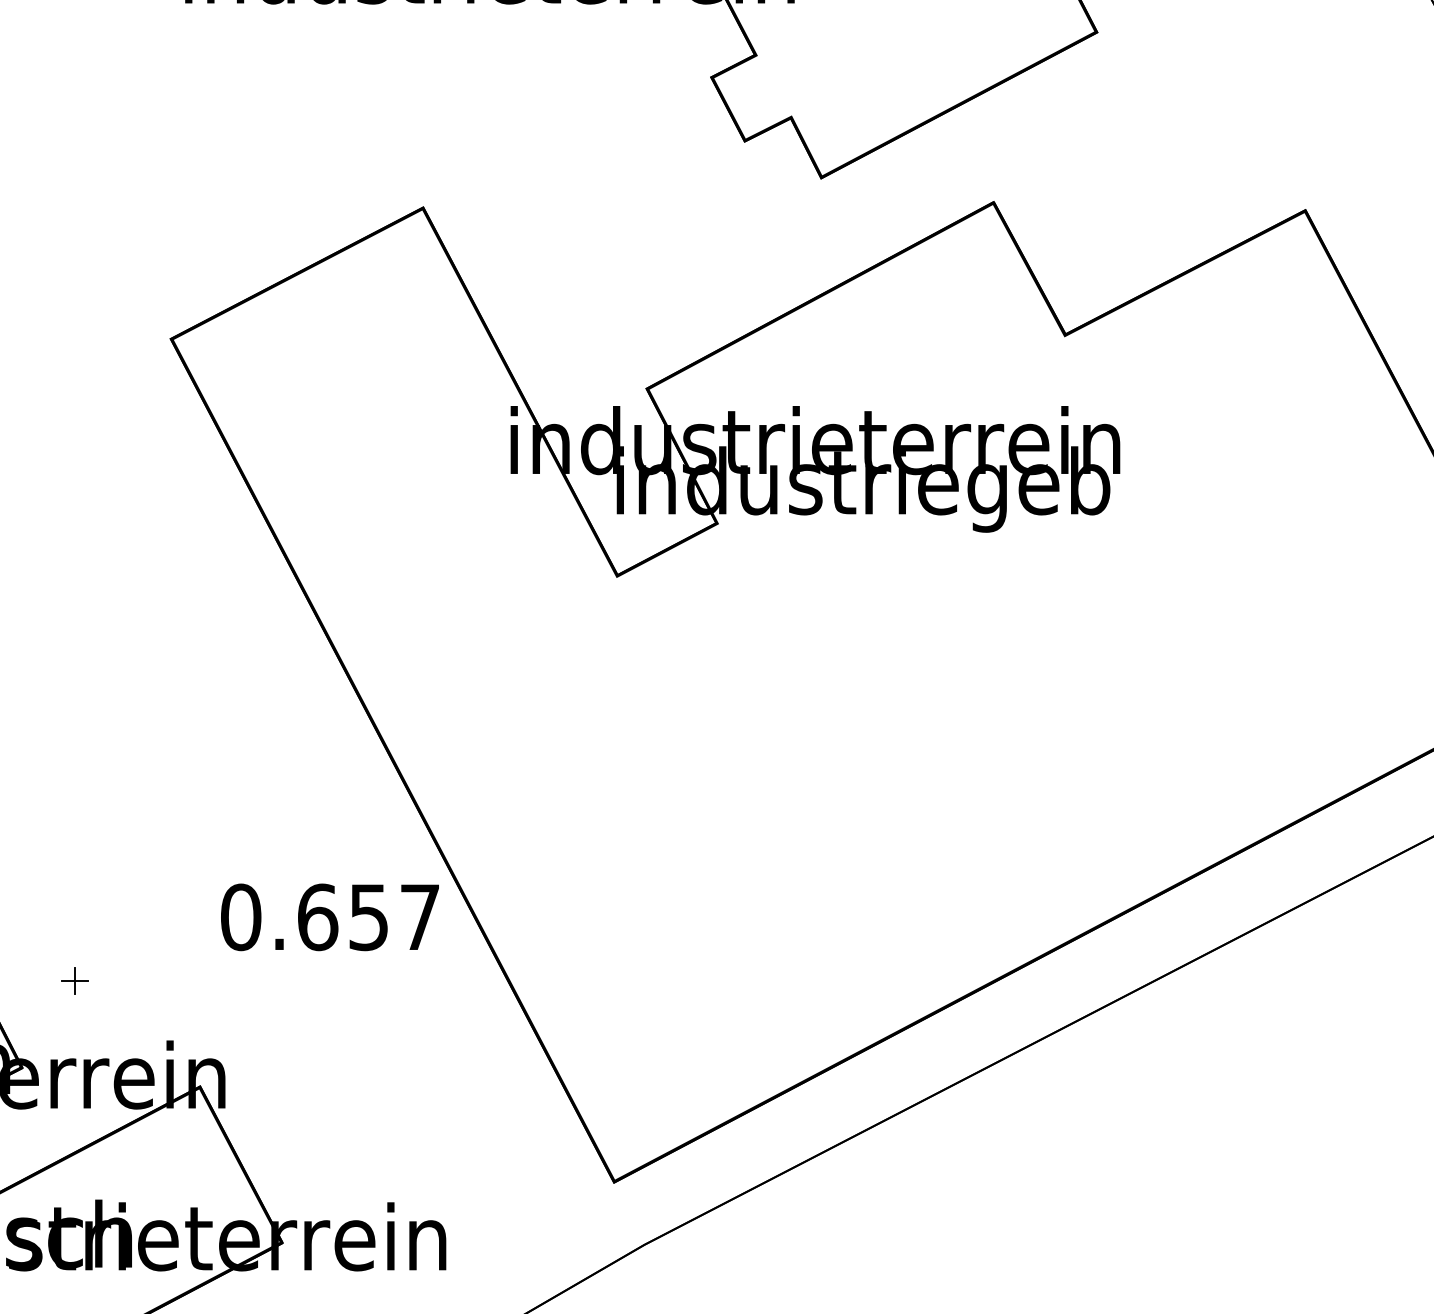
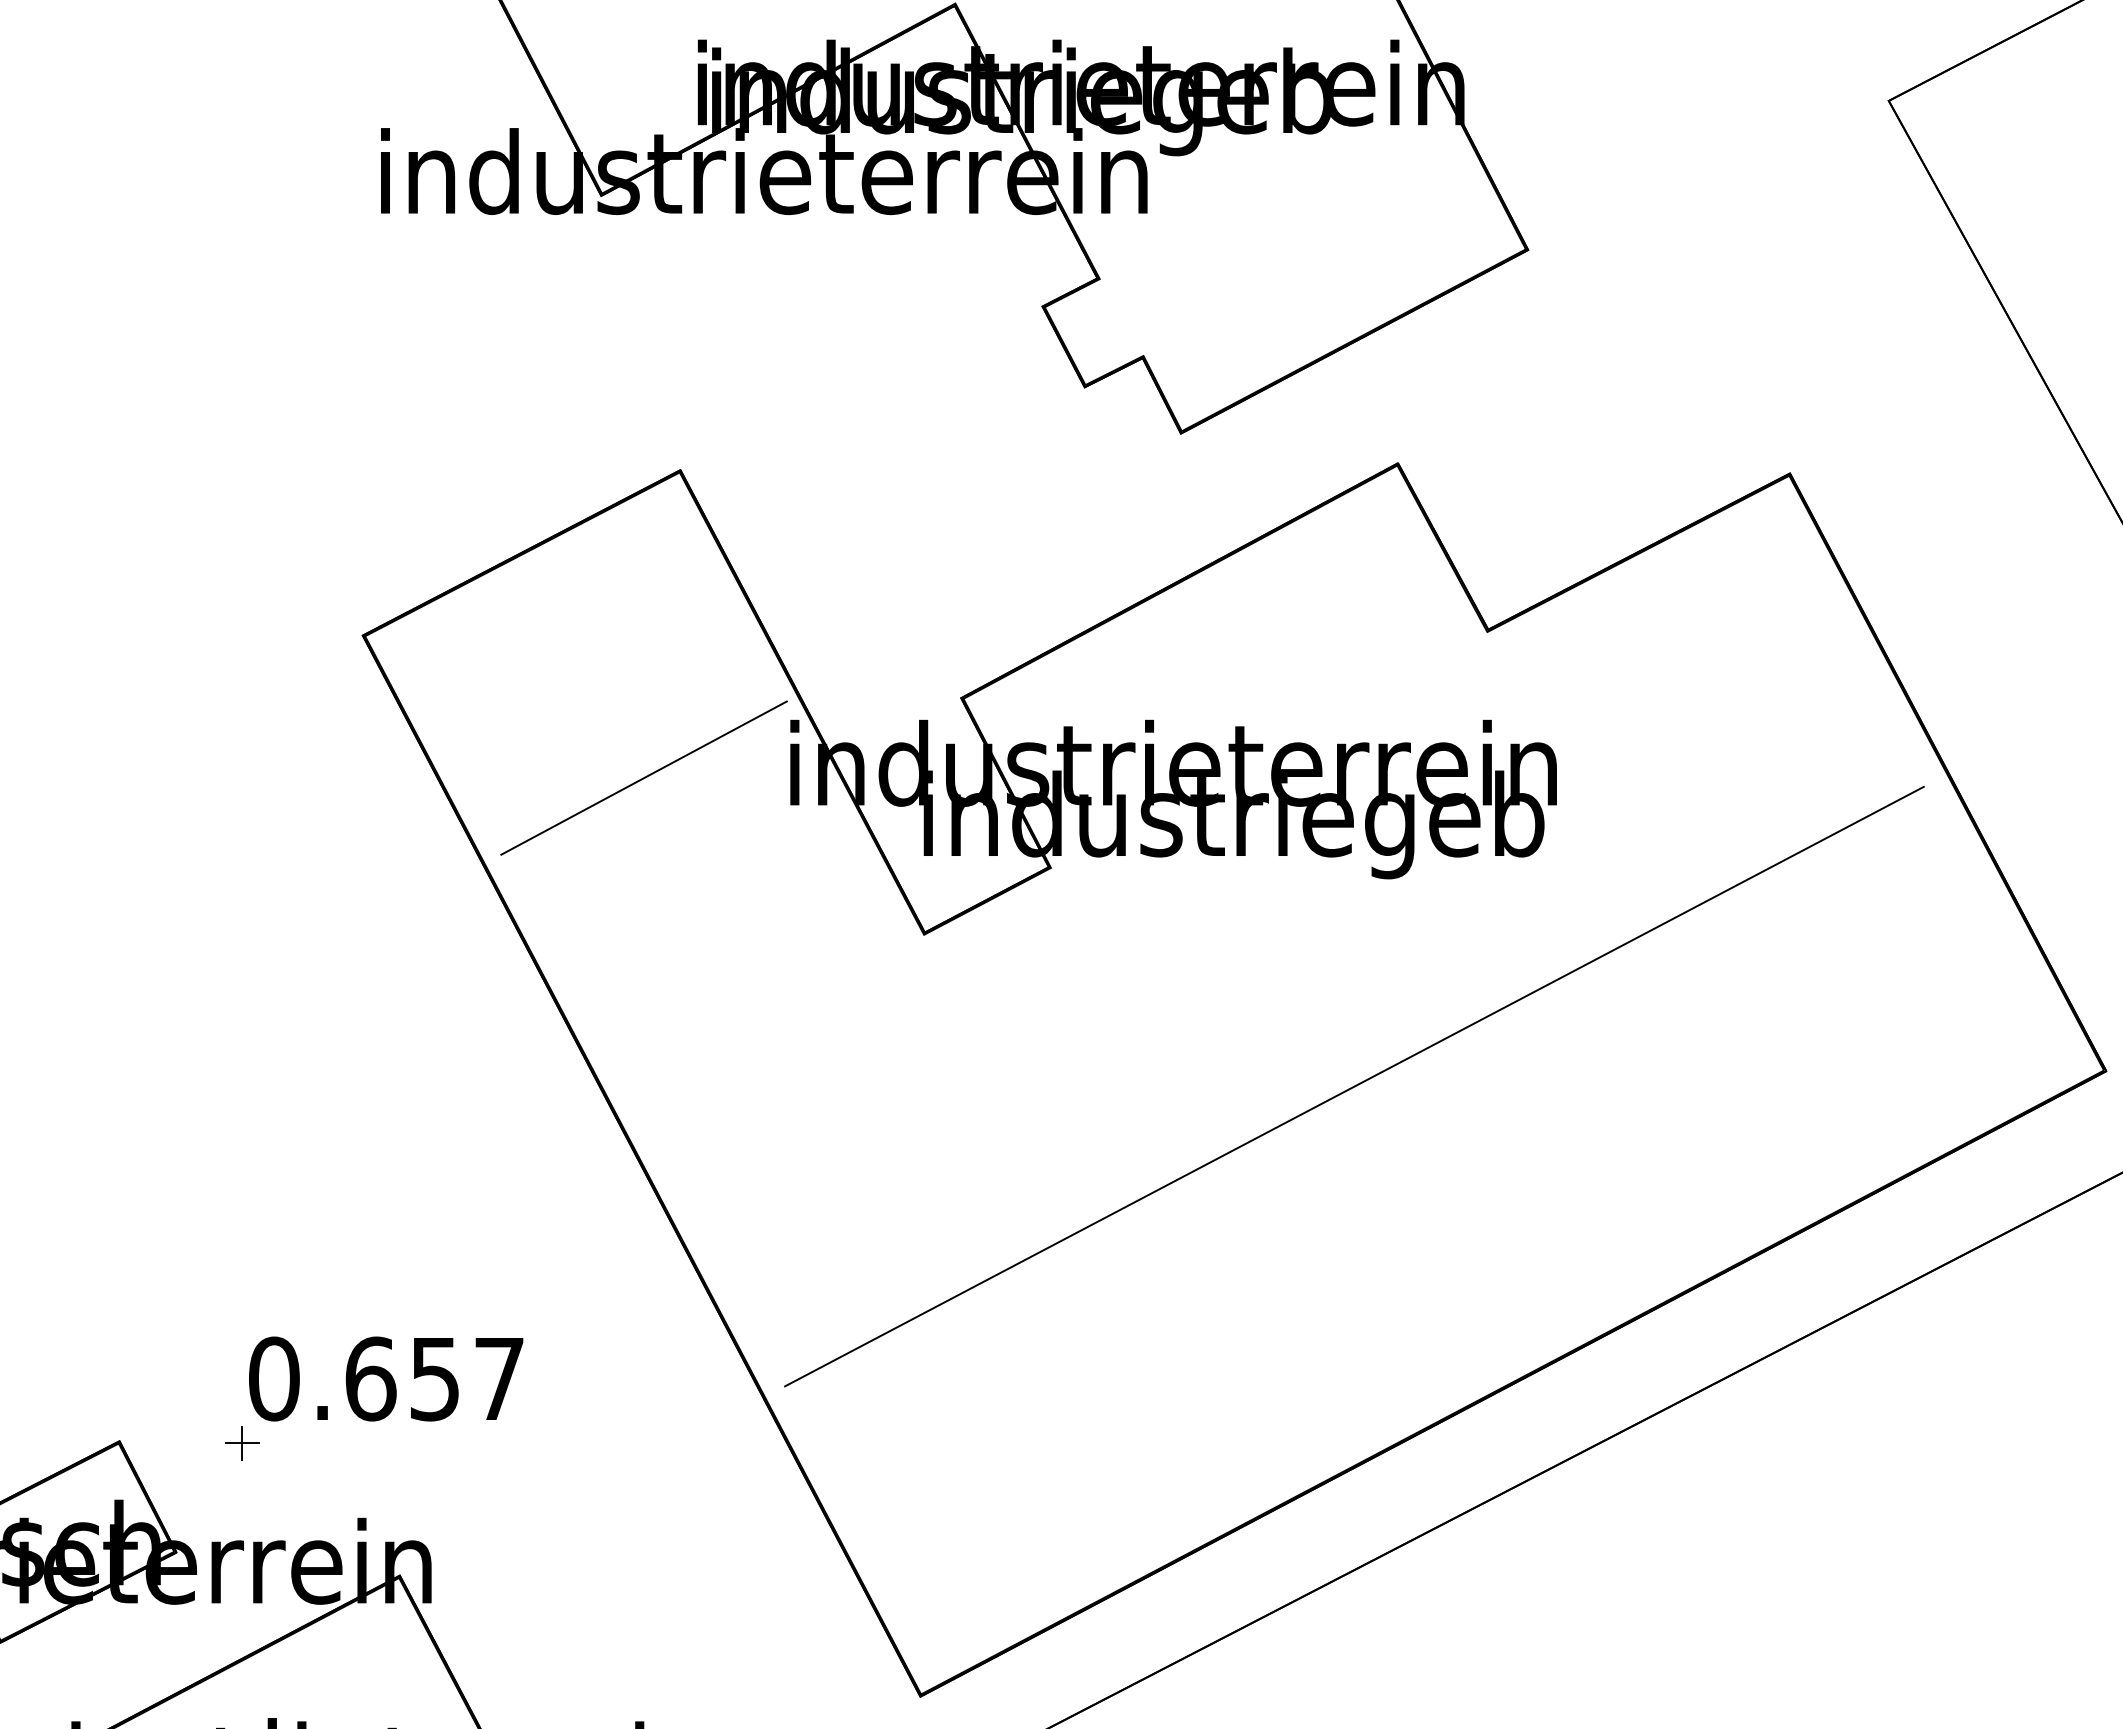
line: (393, 451) -> (643, 777), added
line: (959, 697) -> (1354, 1086), added
text: (330, 916) -> (386, 1378), moved

